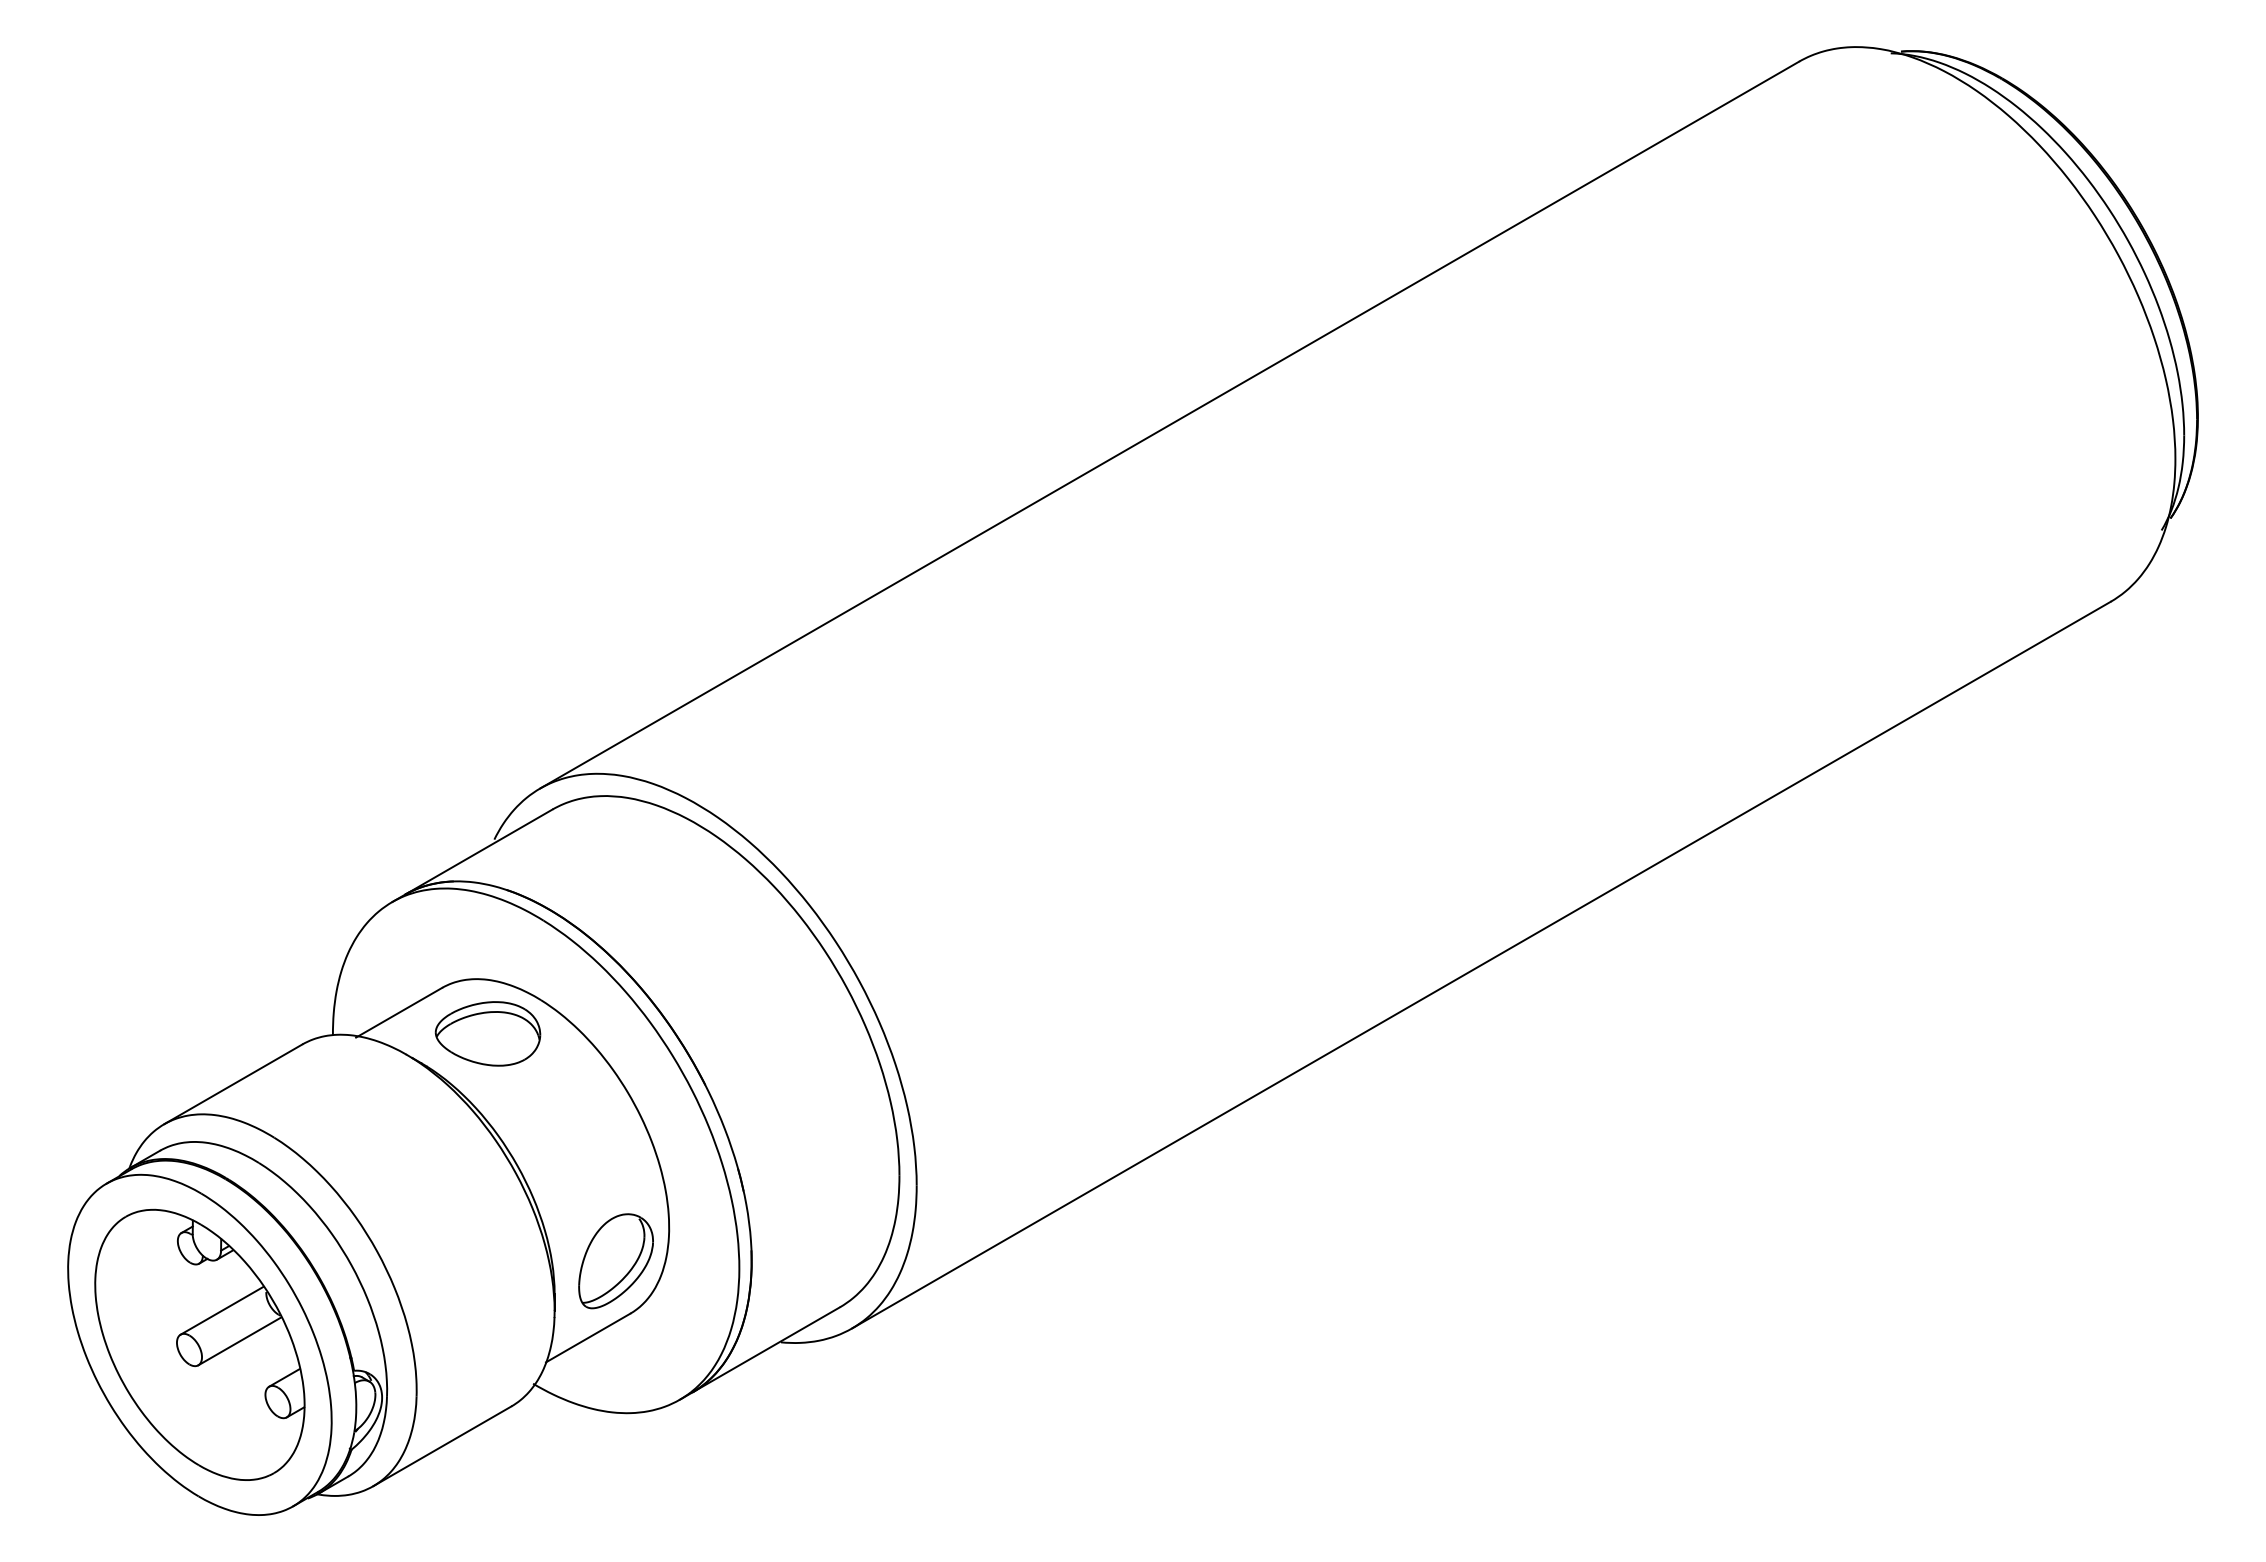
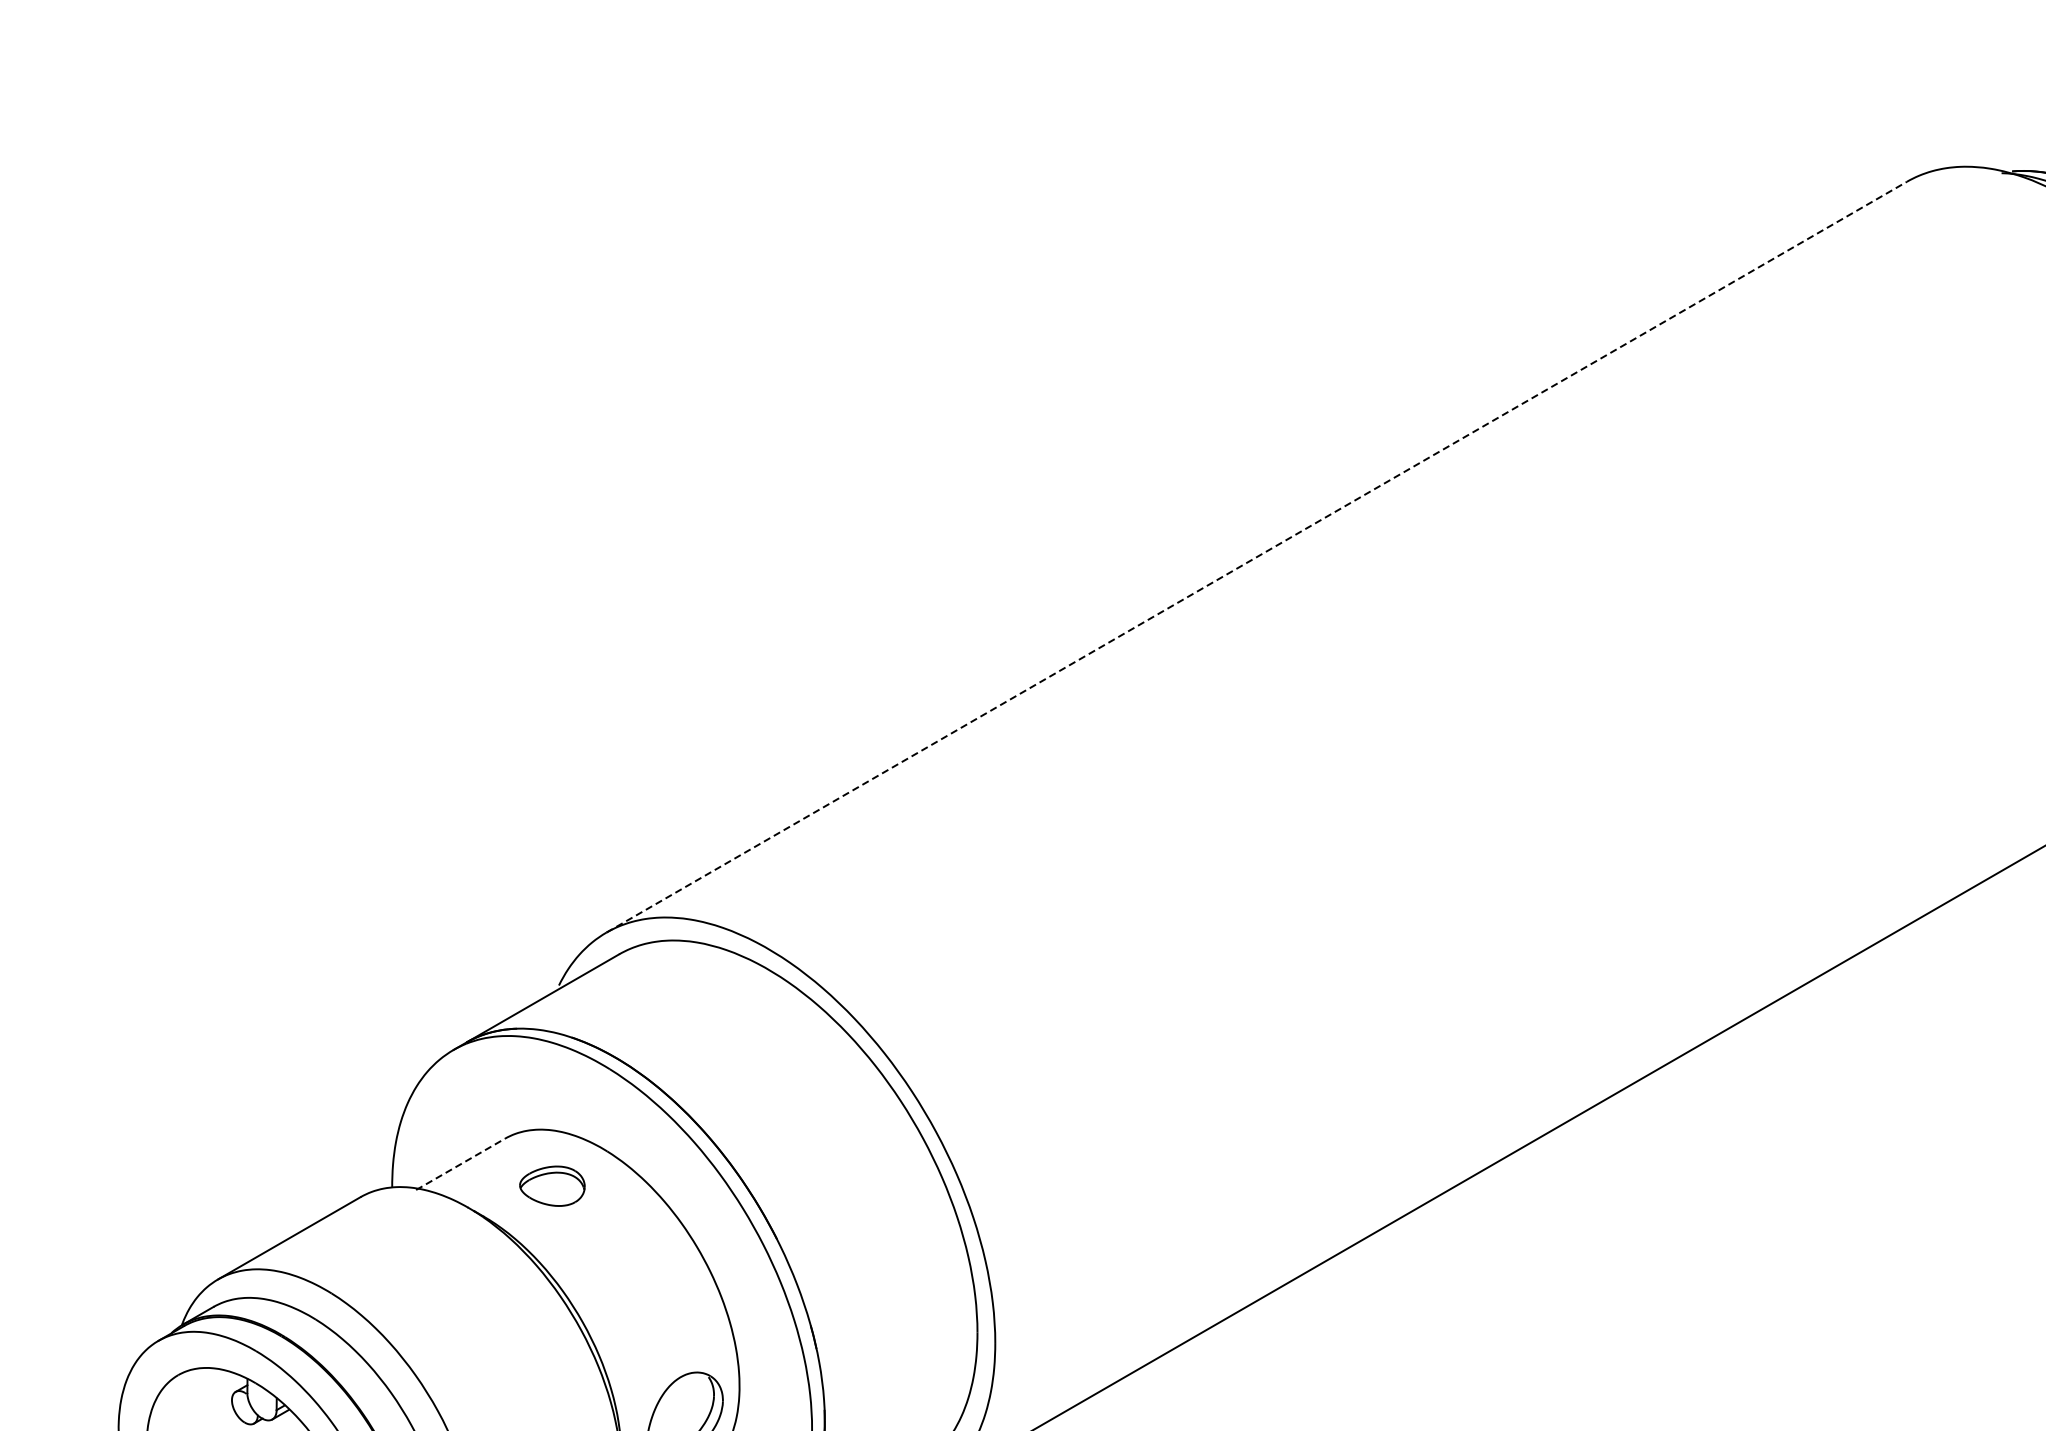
line: (1169, 425) -> (1256, 557), solid -> dashed
line: (399, 1012) -> (460, 1164), solid -> dashed
part: (487, 1033) -> (551, 1185), size x0.6

